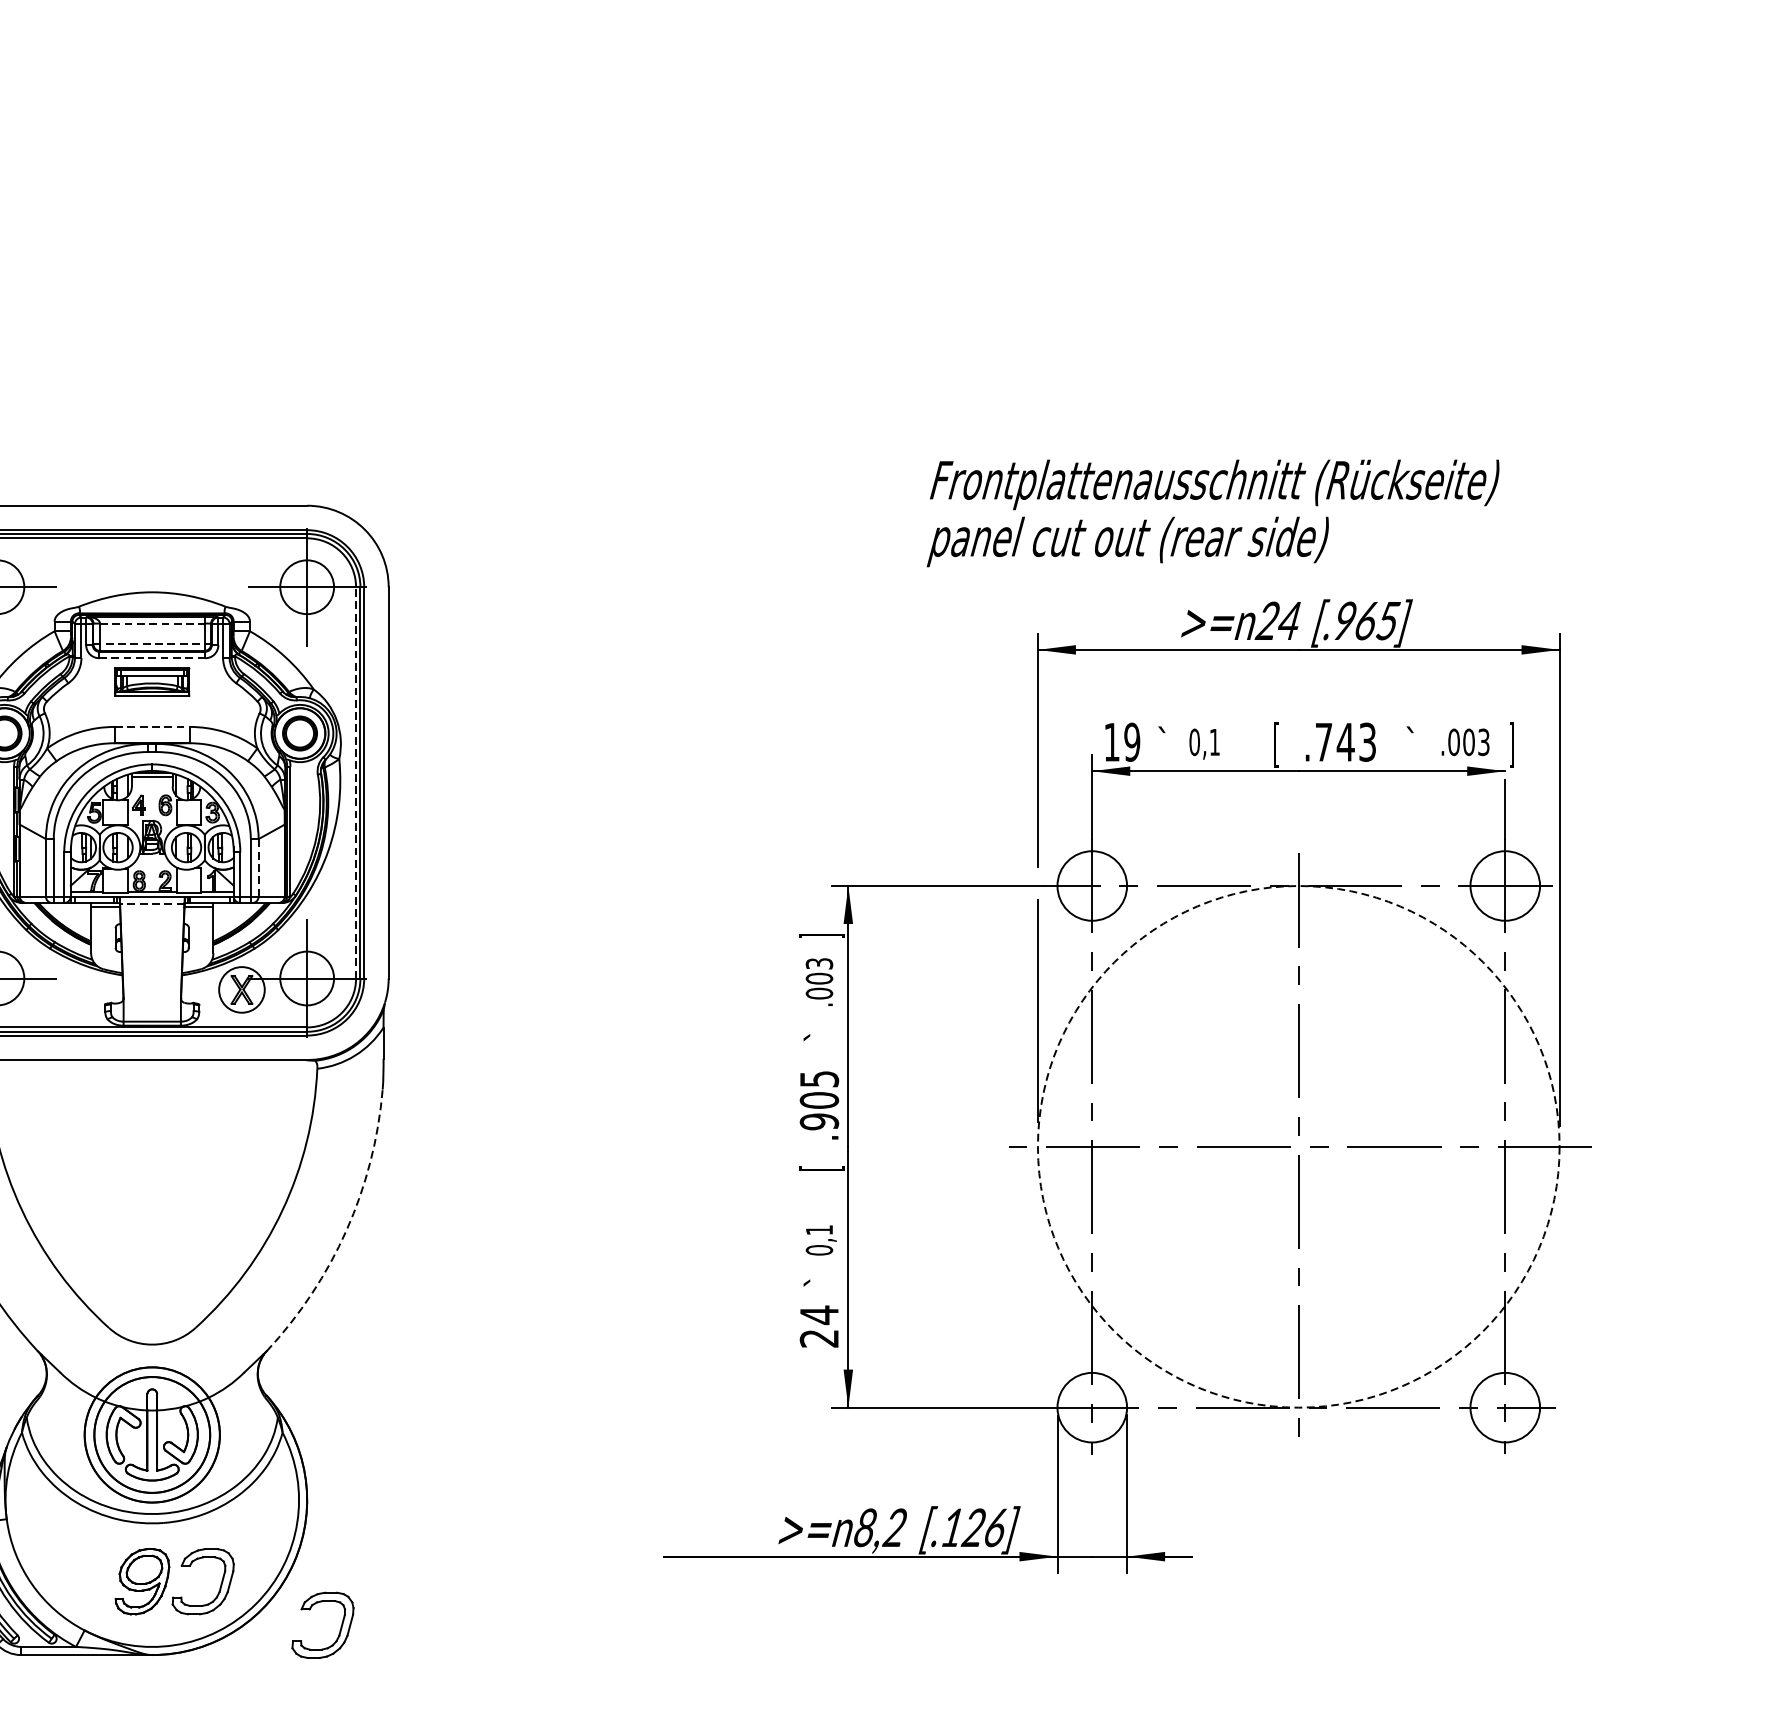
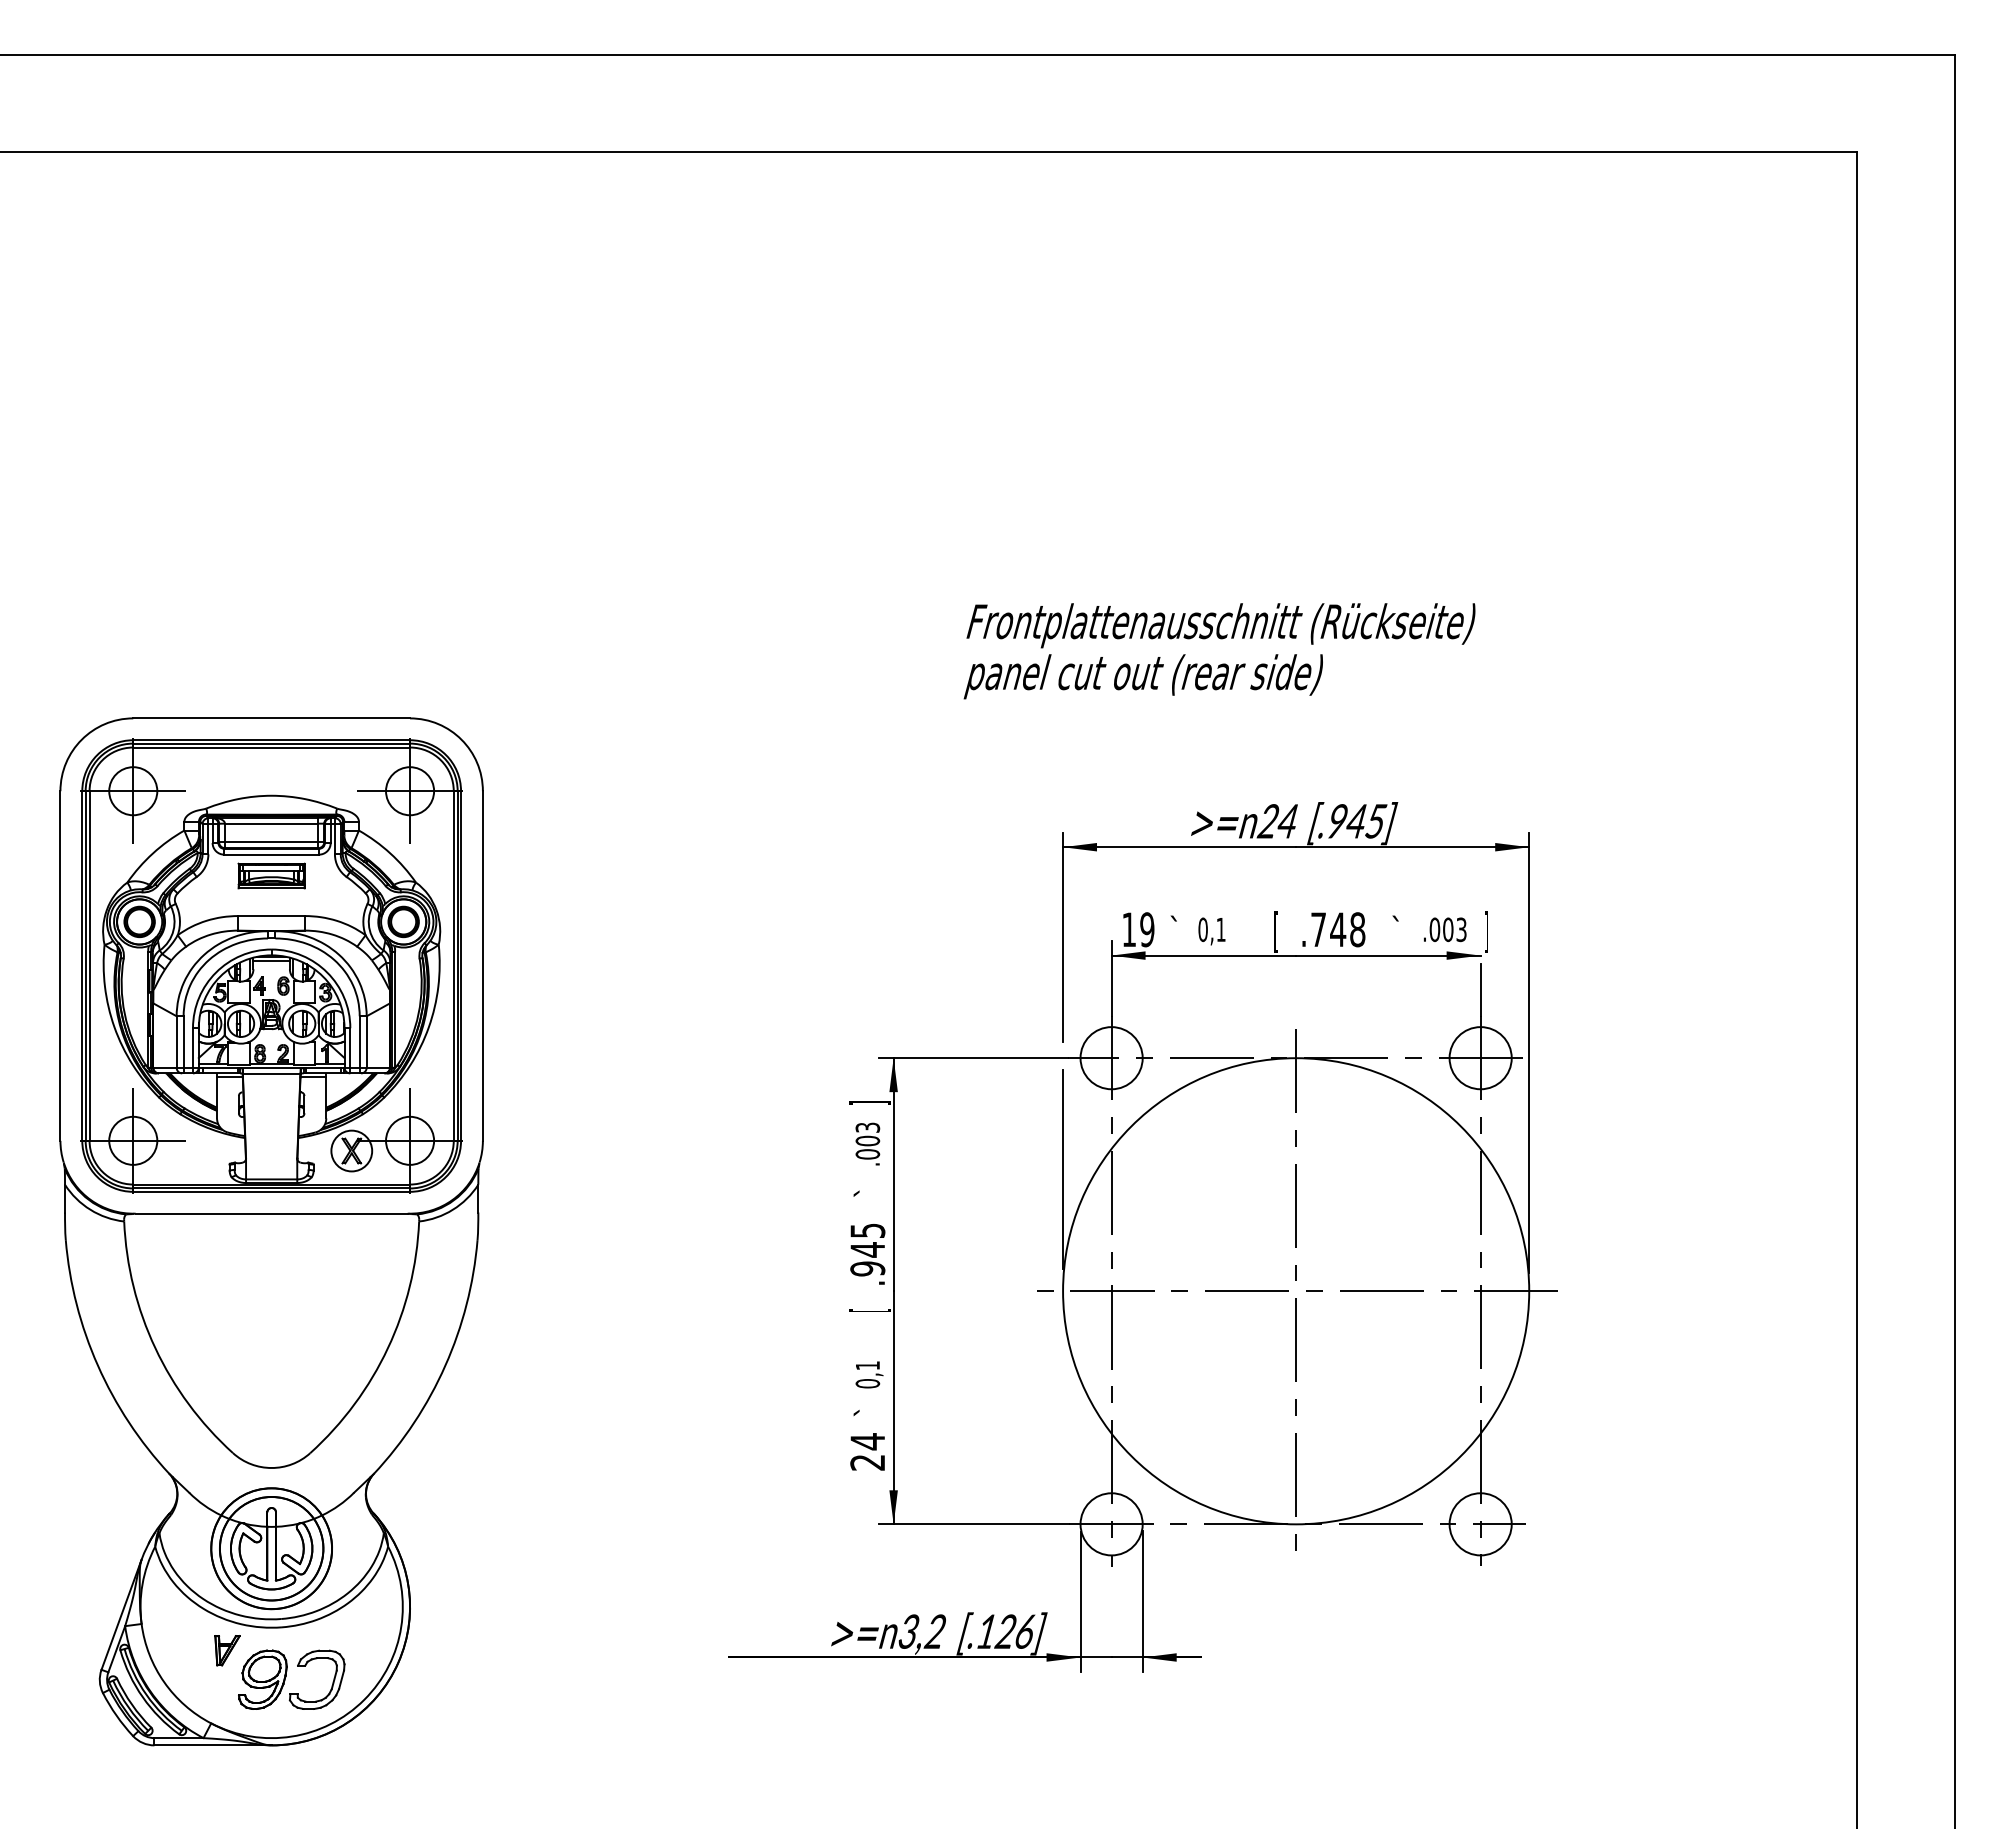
text: (1213, 513) -> (1219, 651), moved
text: (1366, 621) -> (1356, 821), [.965] -> [.945]
line: (152, 623) -> (271, 823), dashed -> solid
line: (152, 644) -> (271, 842), dashed -> solid
line: (152, 658) -> (271, 854), dashed -> solid
line: (153, 727) -> (272, 916), dashed -> solid
text: (1367, 741) -> (1357, 929), .743 -> .748
line: (355, 783) -> (453, 966), dashed -> solid
line: (258, 867) -> (366, 1041), dashed -> solid
line: (152, 904) -> (271, 1074), dashed -> solid
text: (819, 1100) -> (867, 1249), .905 -> .945
circle: (1299, 1147) -> (1296, 1291), dashed -> solid
arc: (346, 1229) -> (445, 1365), dashed -> solid
text: (864, 1527) -> (908, 1631), 8,2 -> 3,2
part: (102, 1548) -> (227, 1650), added
part: (340, 1627) -> (439, 1720), removed

